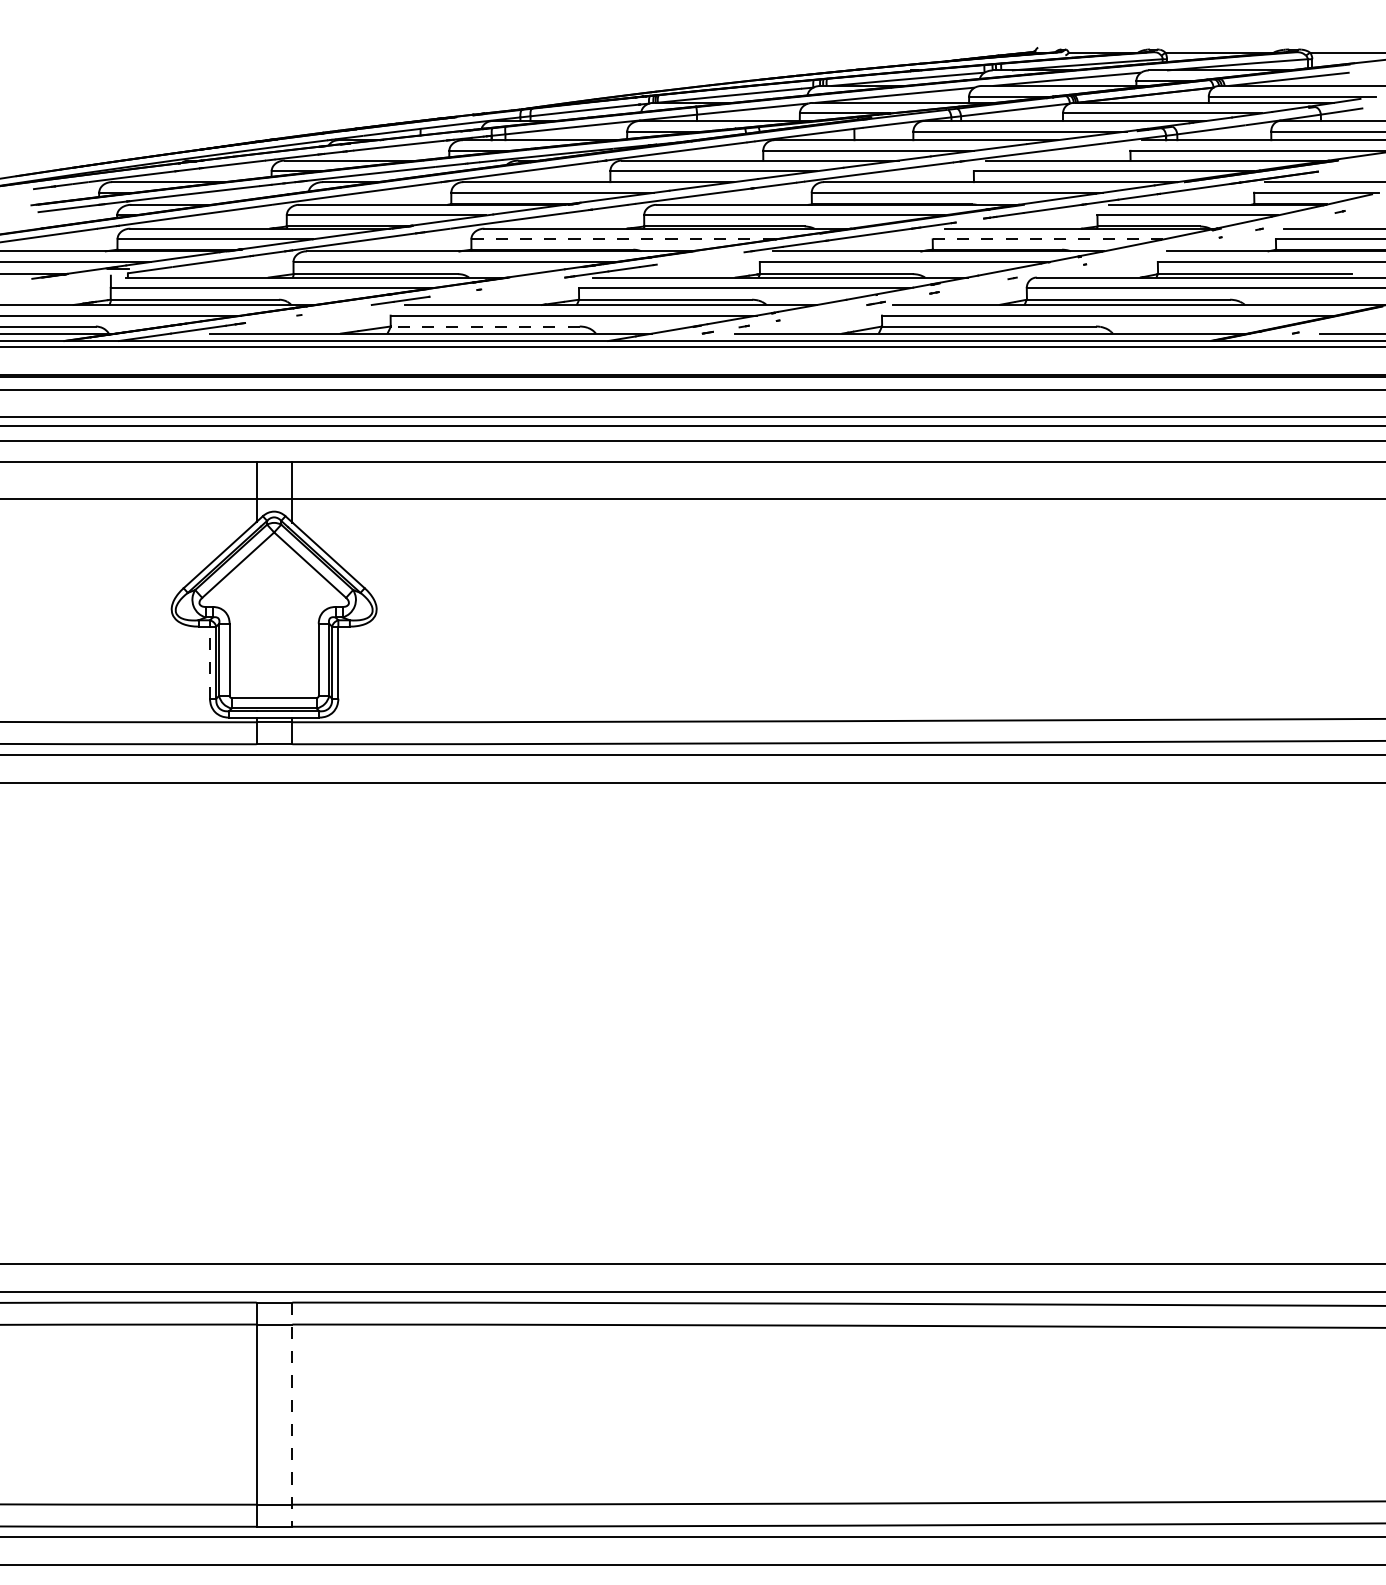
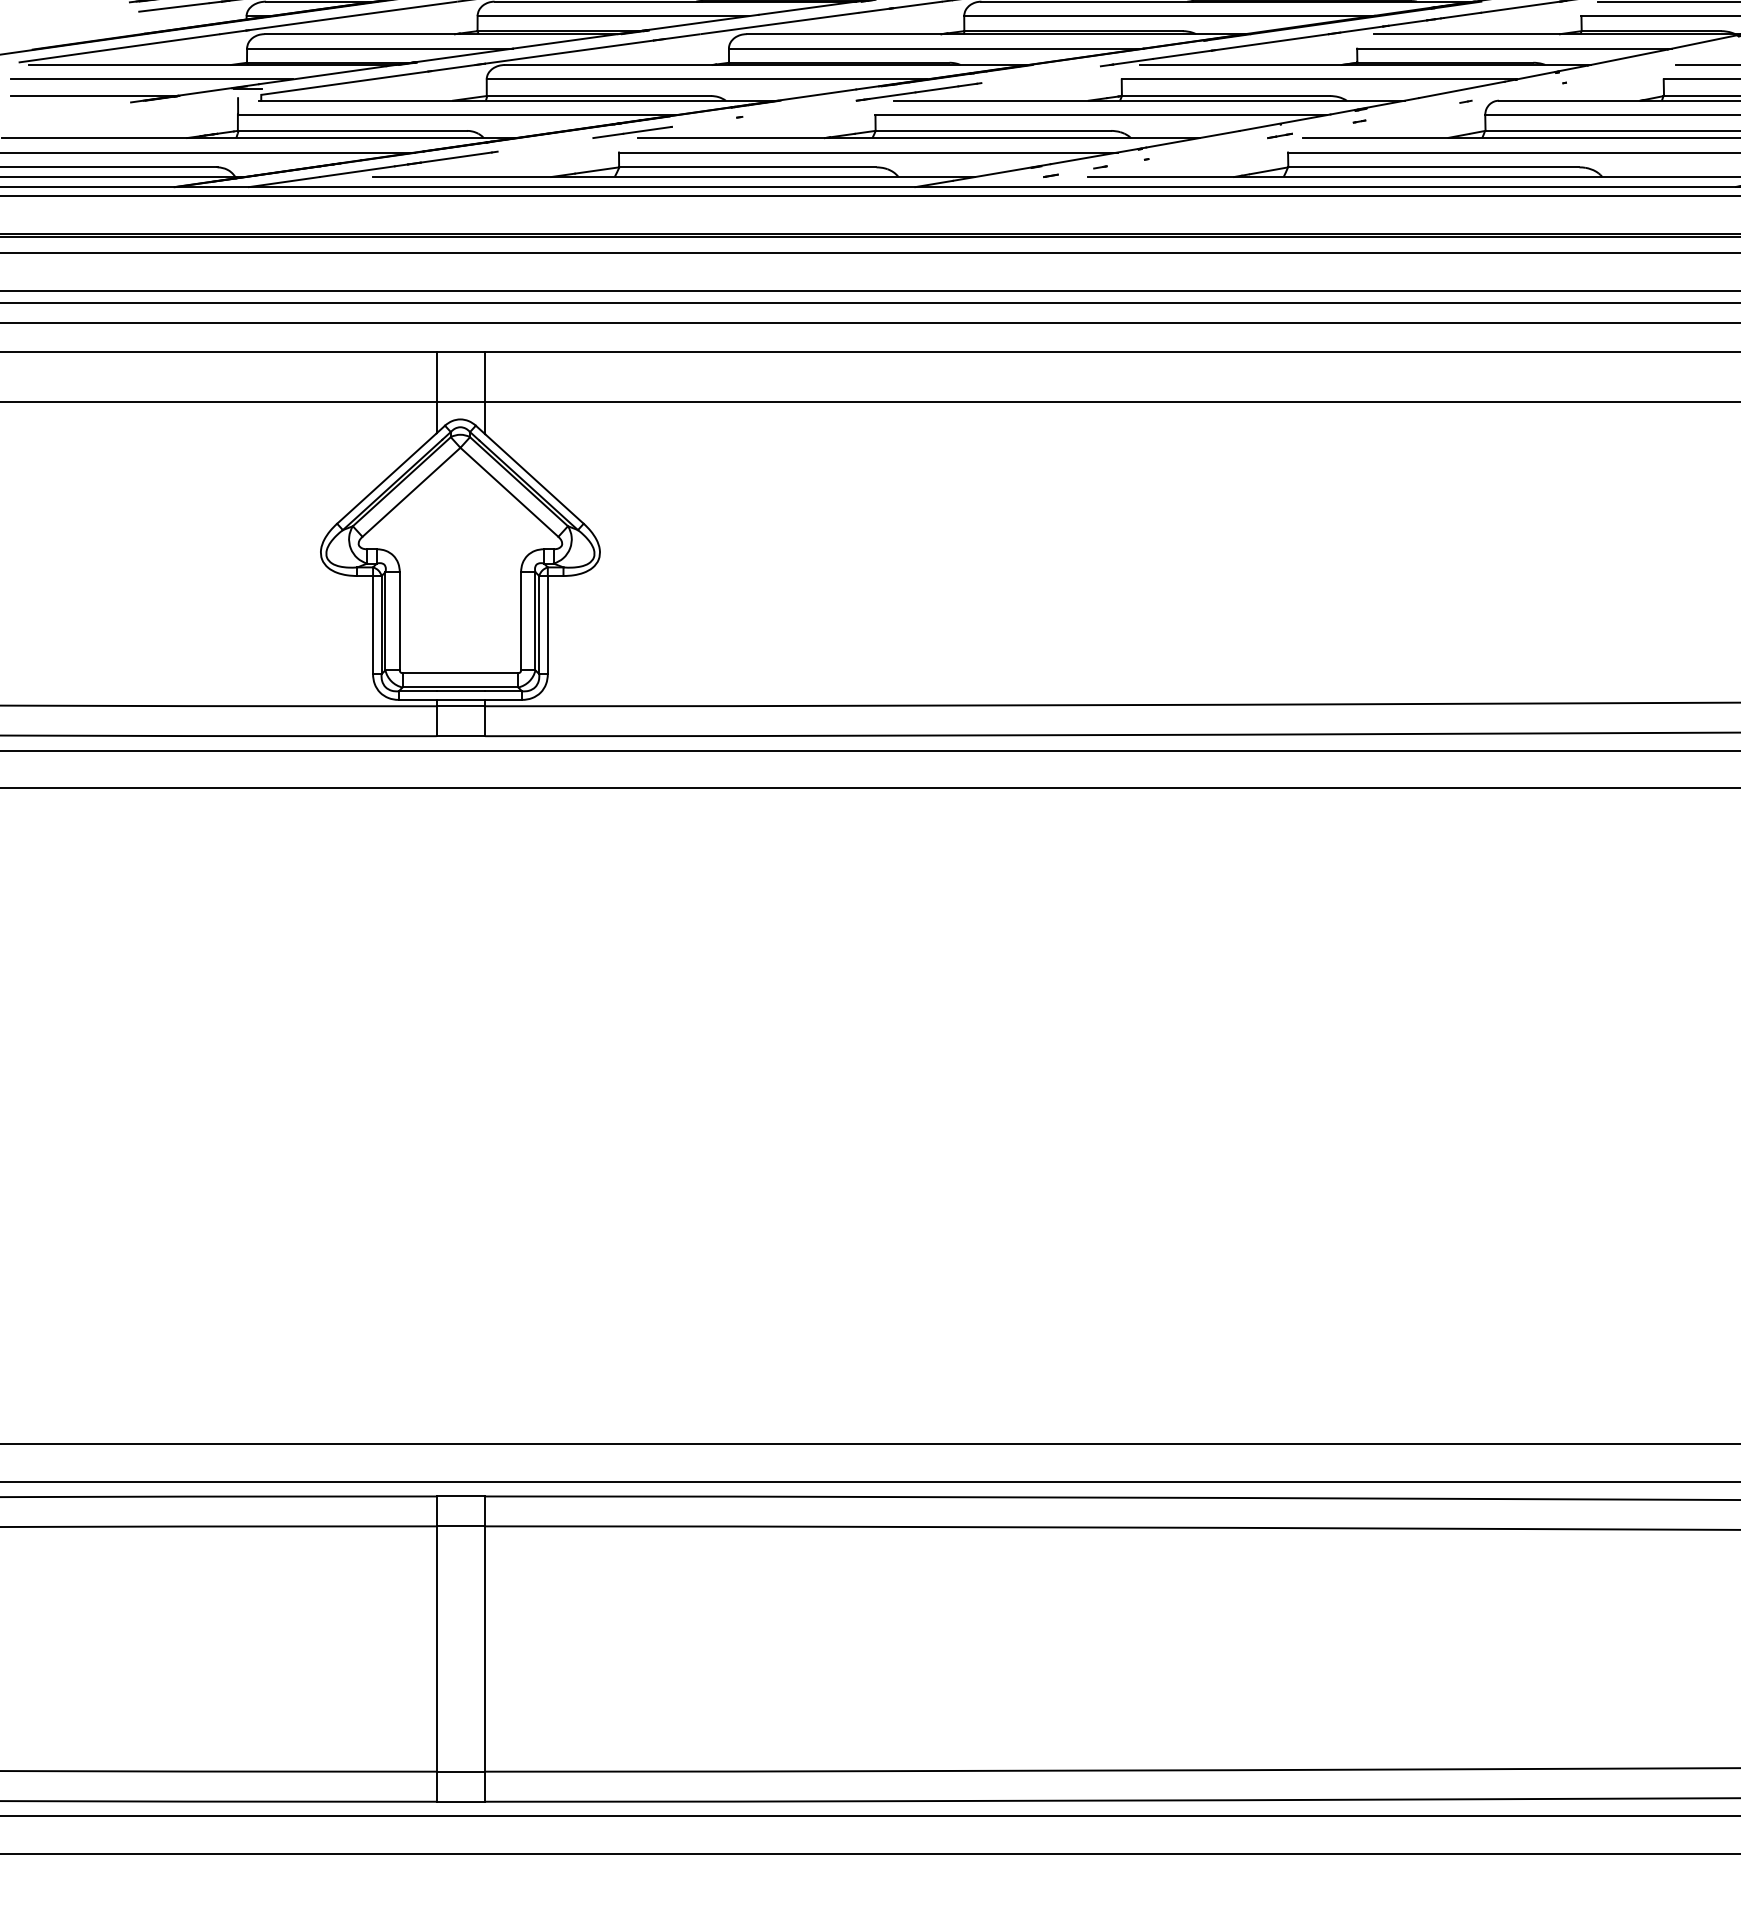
line: (969, 220) -> (1407, 22), added
line: (624, 239) -> (937, 48), dashed -> solid
line: (1048, 239) -> (1514, 48), dashed -> solid
line: (271, 319) -> (456, 157), added
line: (485, 326) -> (748, 167), dashed -> solid
line: (210, 662) -> (373, 624), dashed -> solid
line: (292, 1415) -> (485, 1650), dashed -> solid

